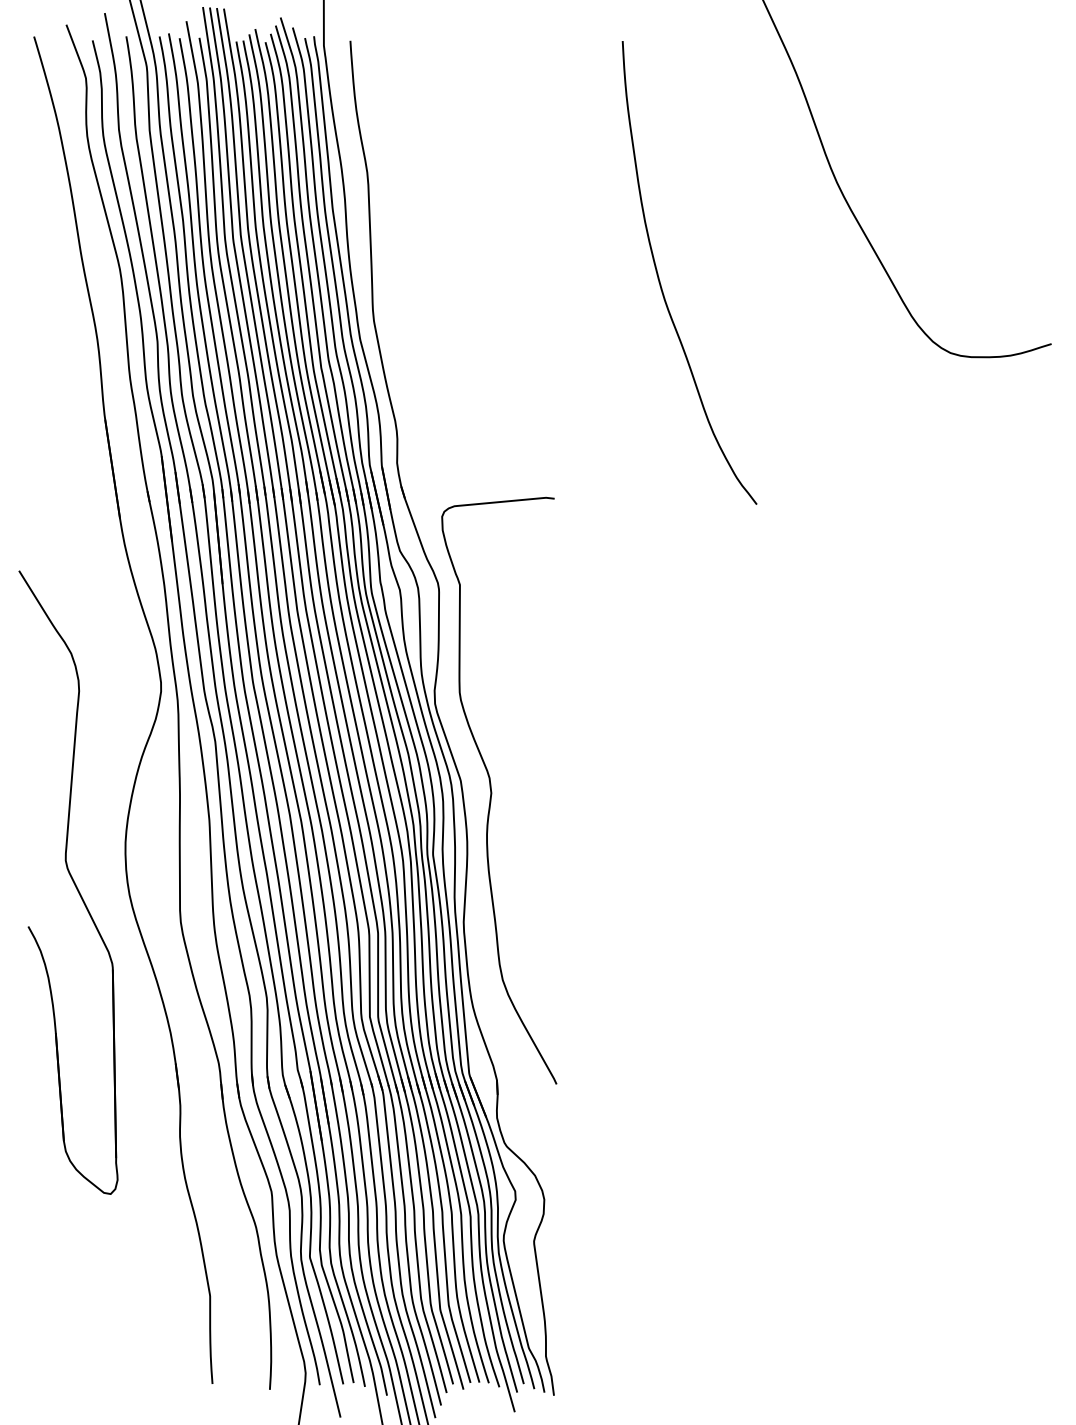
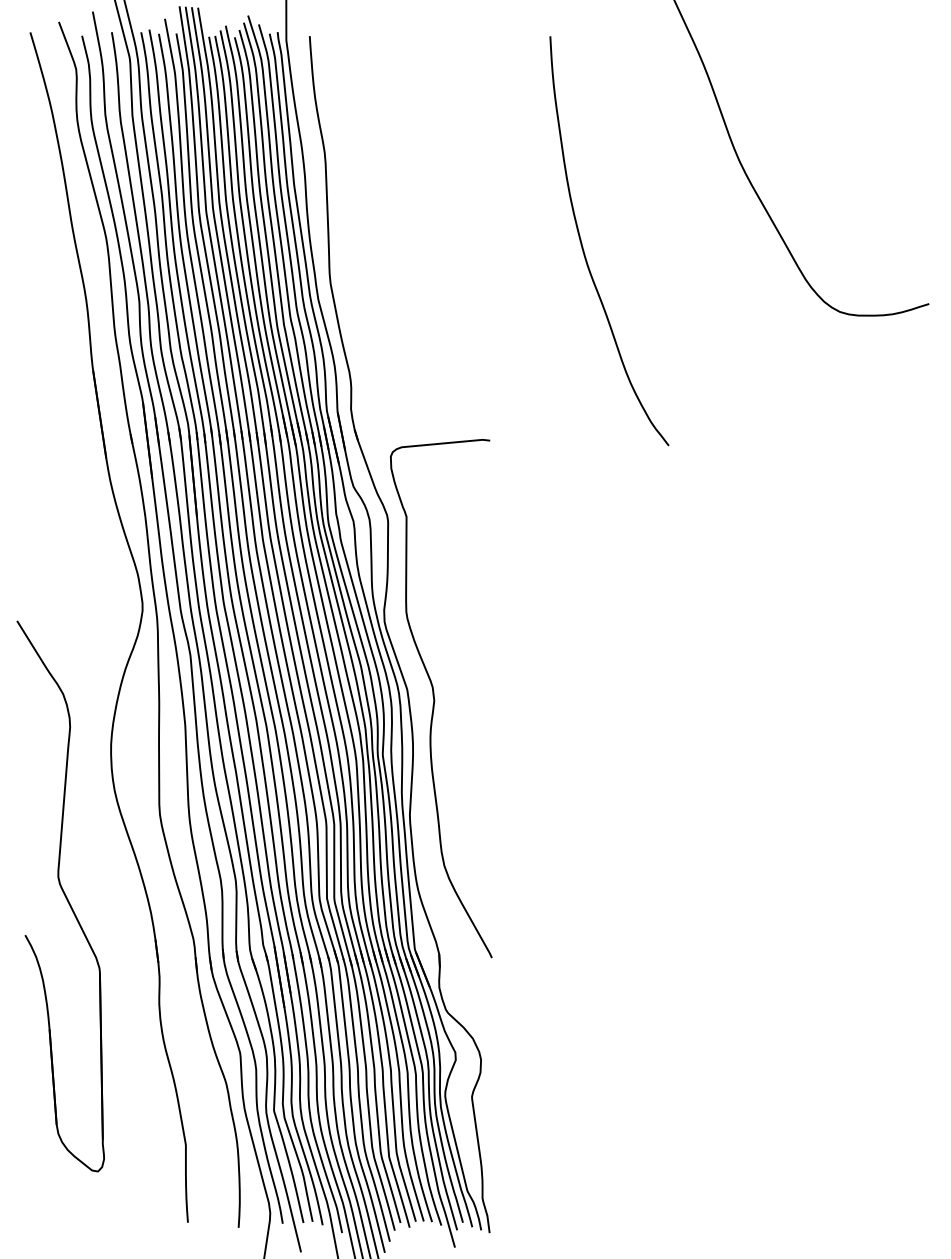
part: (68, 882) -> (60, 896), moved

